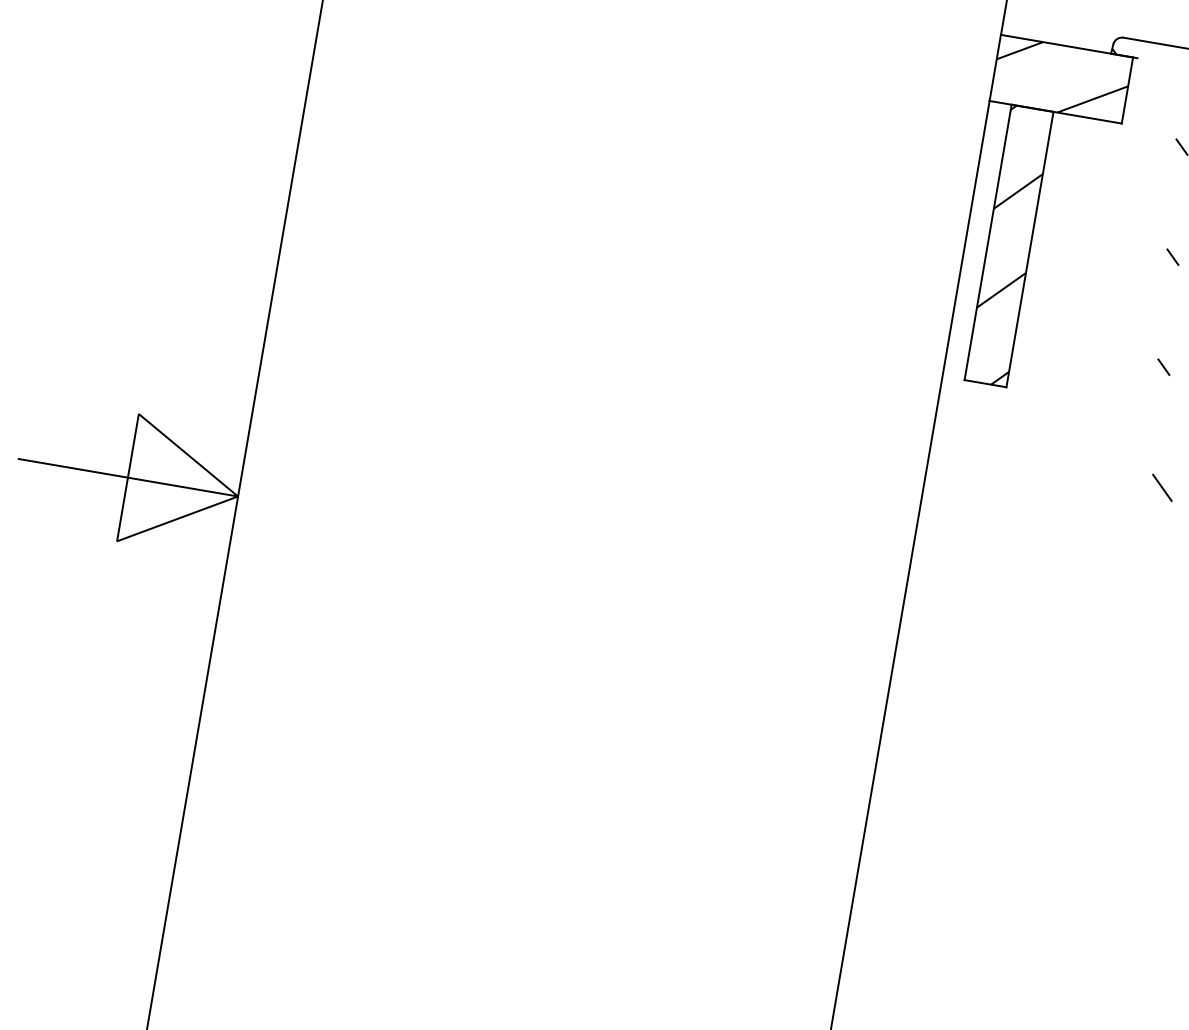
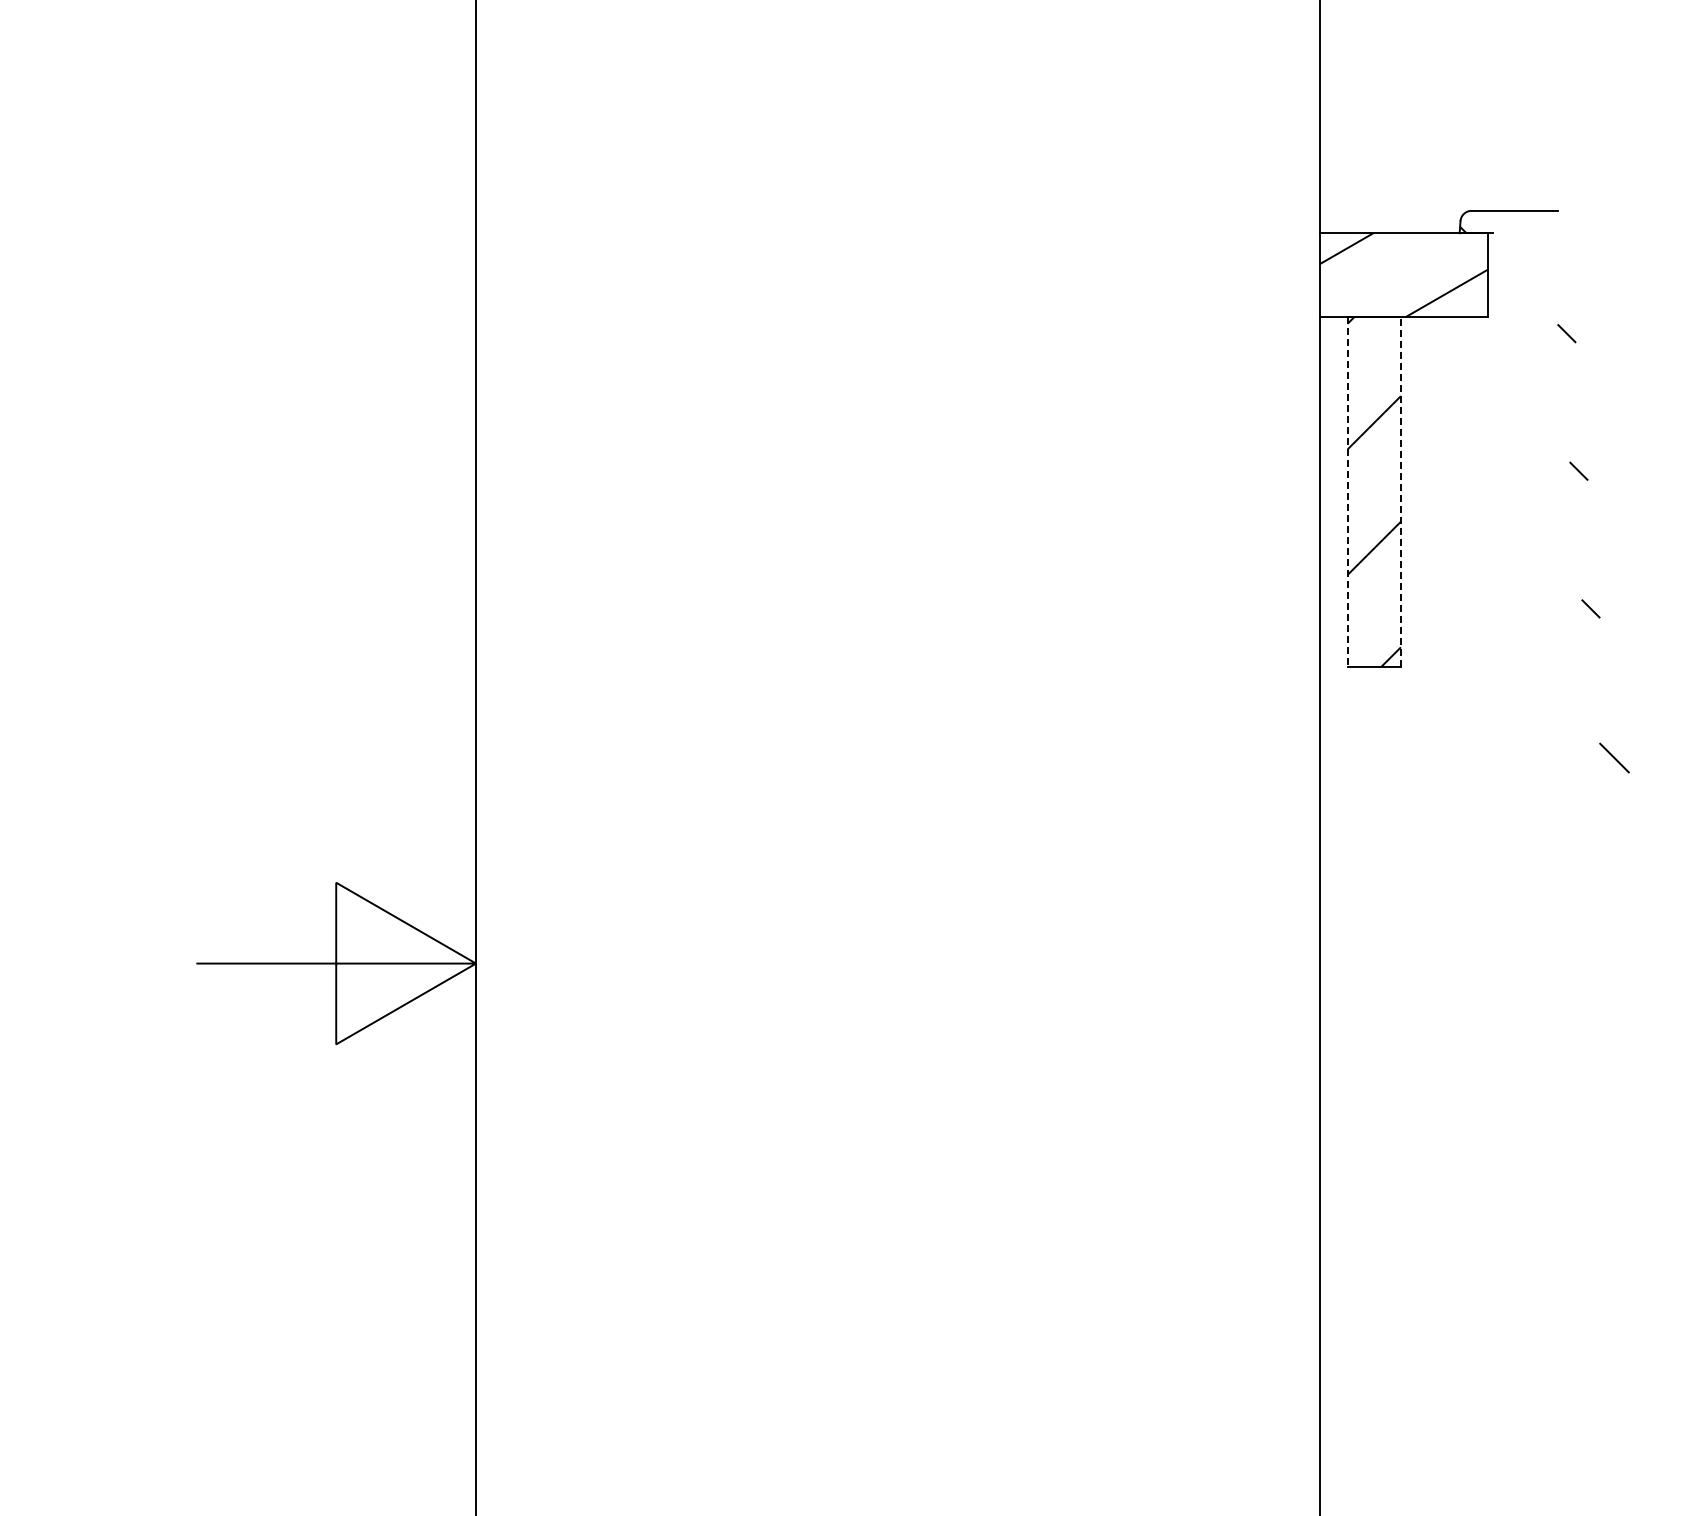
line: (987, 242) -> (1347, 491), solid -> dashed
line: (1029, 249) -> (1400, 491), solid -> dashed

